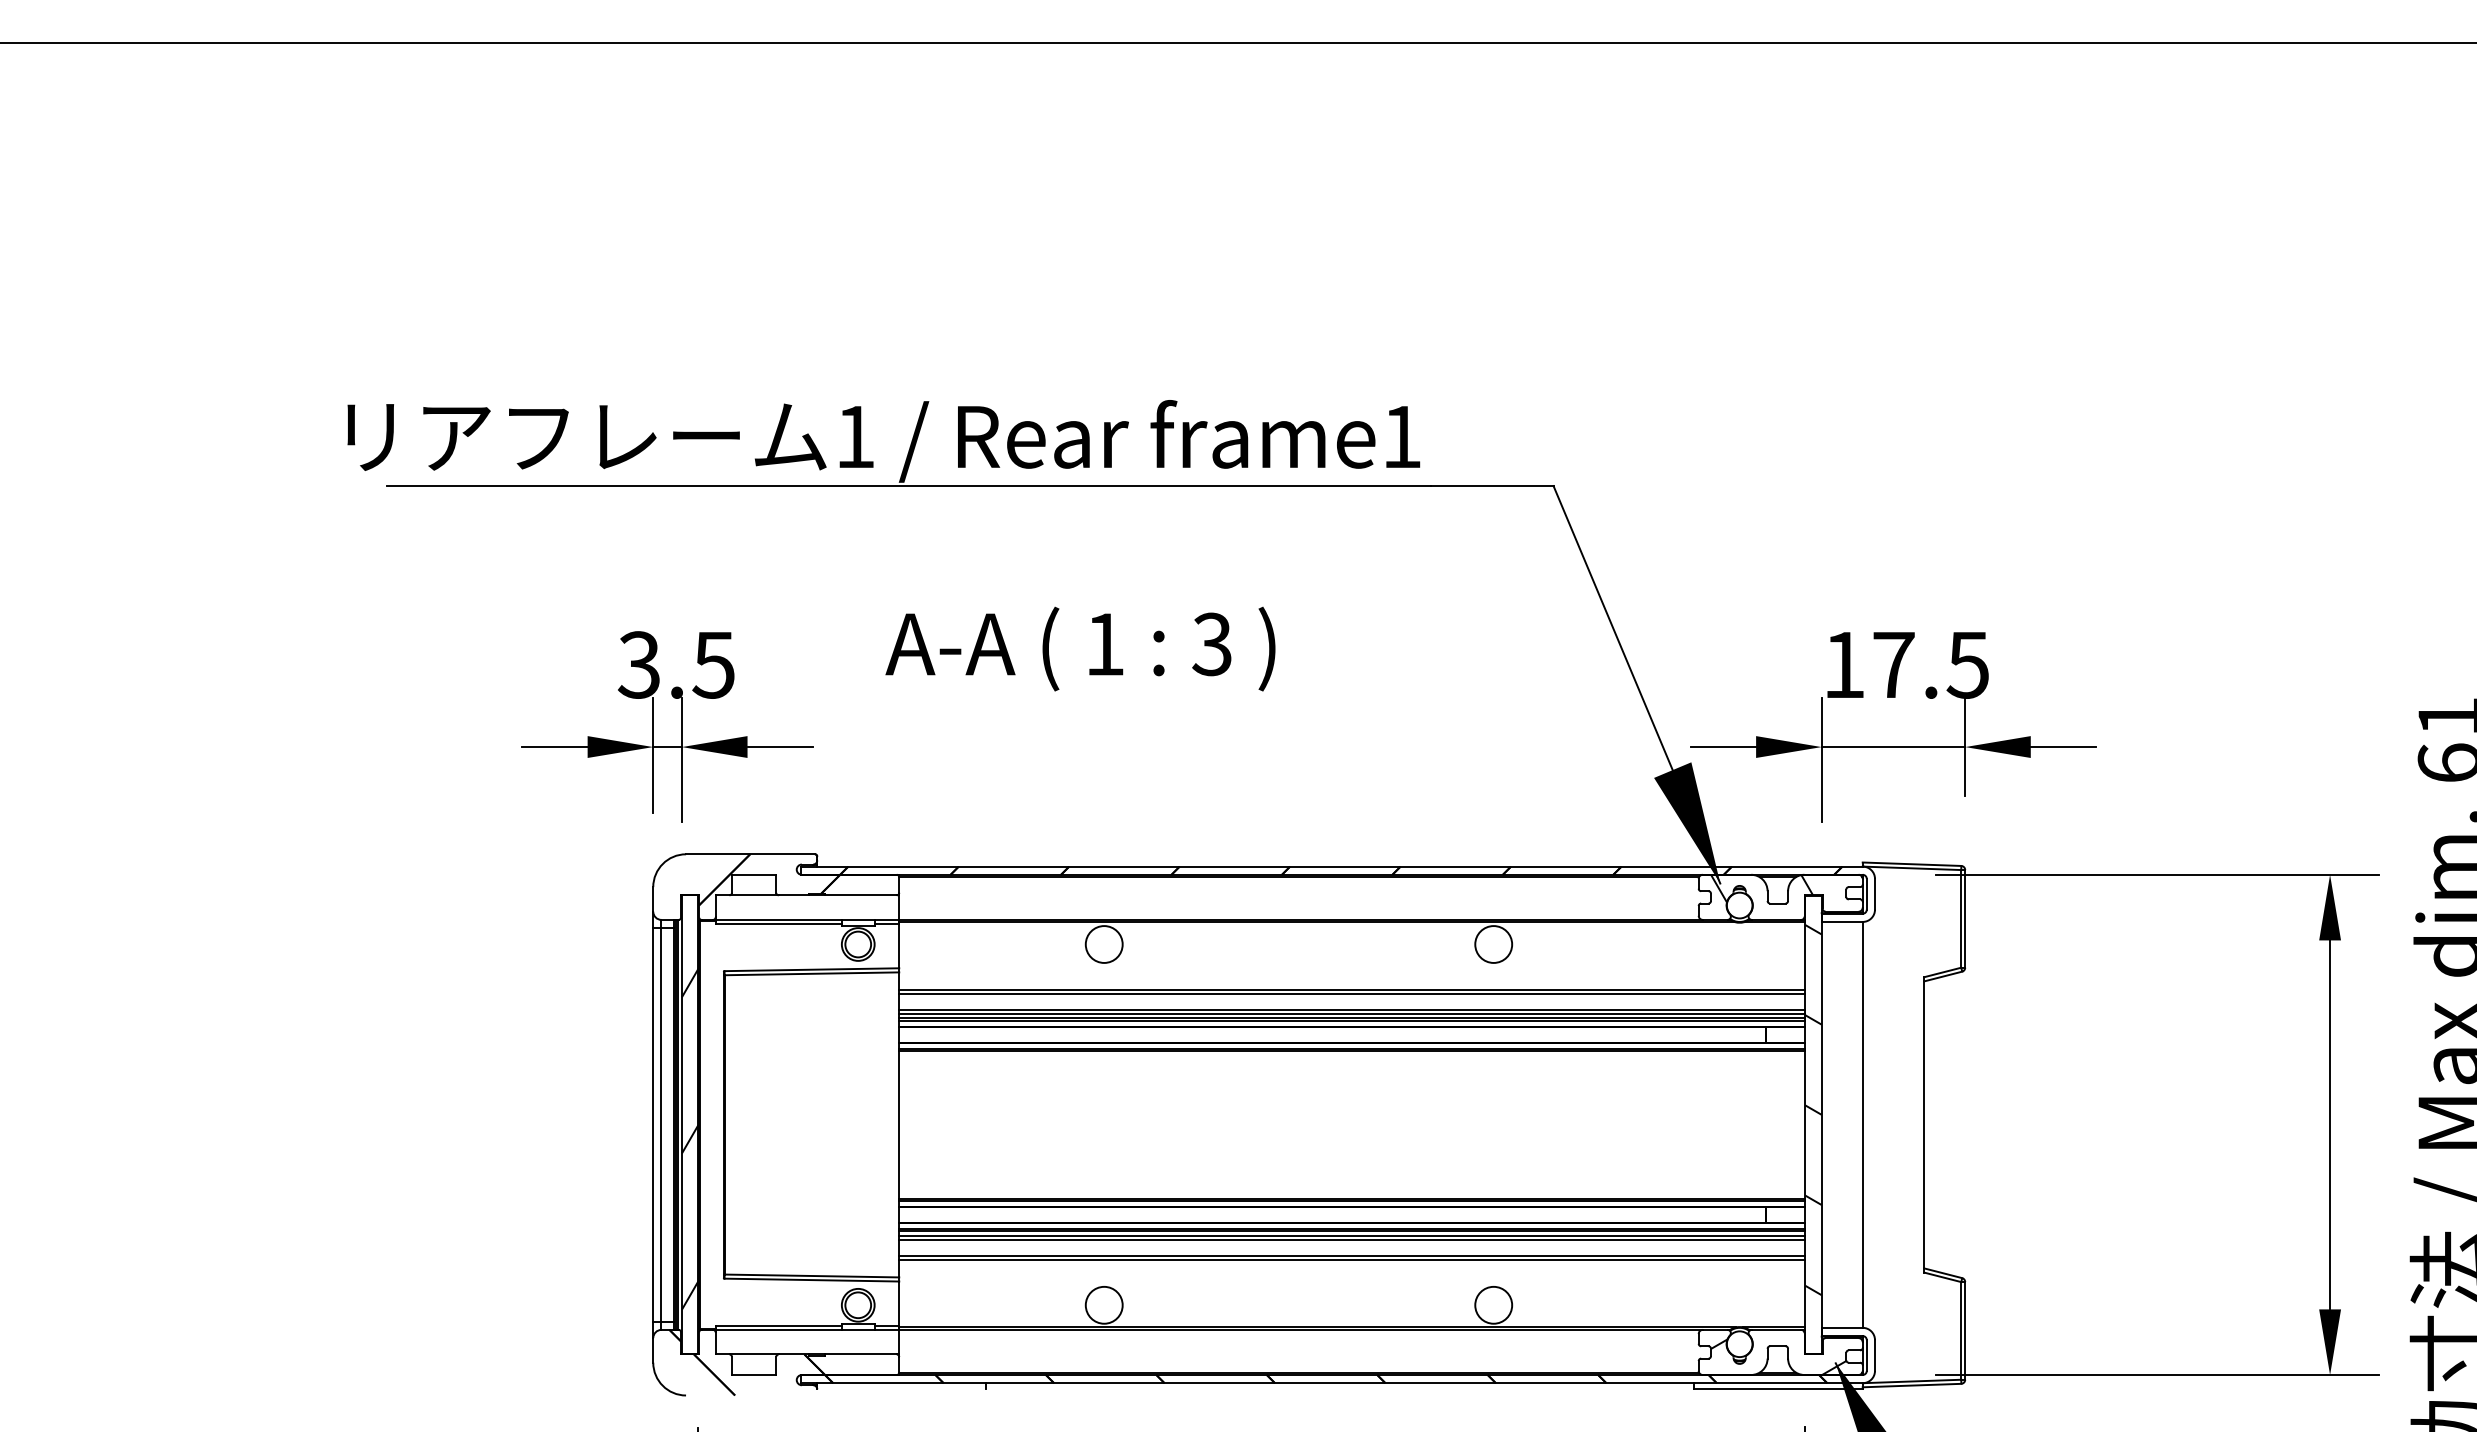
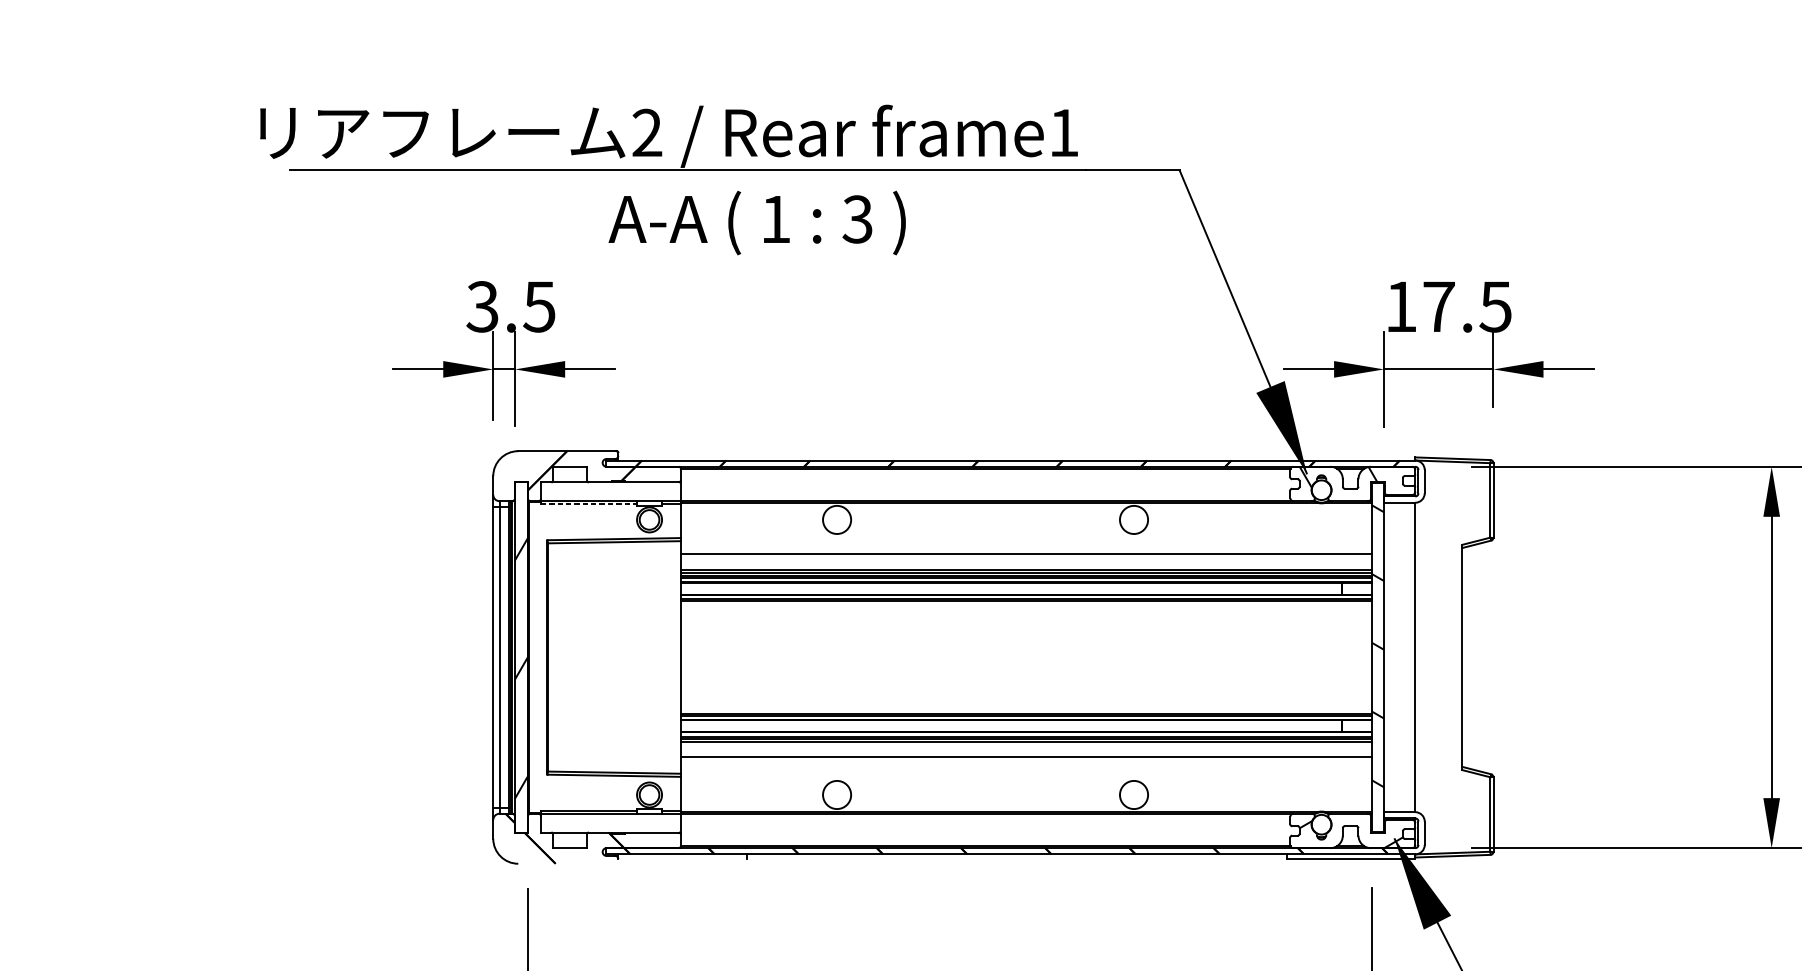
text: (855, 436) -> (647, 132), 1 -> 2
text: (1080, 648) -> (757, 222), moved
line: (779, 924) -> (589, 504), solid -> dashed
line: (1352, 993) -> (1026, 557), removed
line: (1352, 1239) -> (1026, 744), removed
line: (1352, 1260) -> (1026, 760), removed

